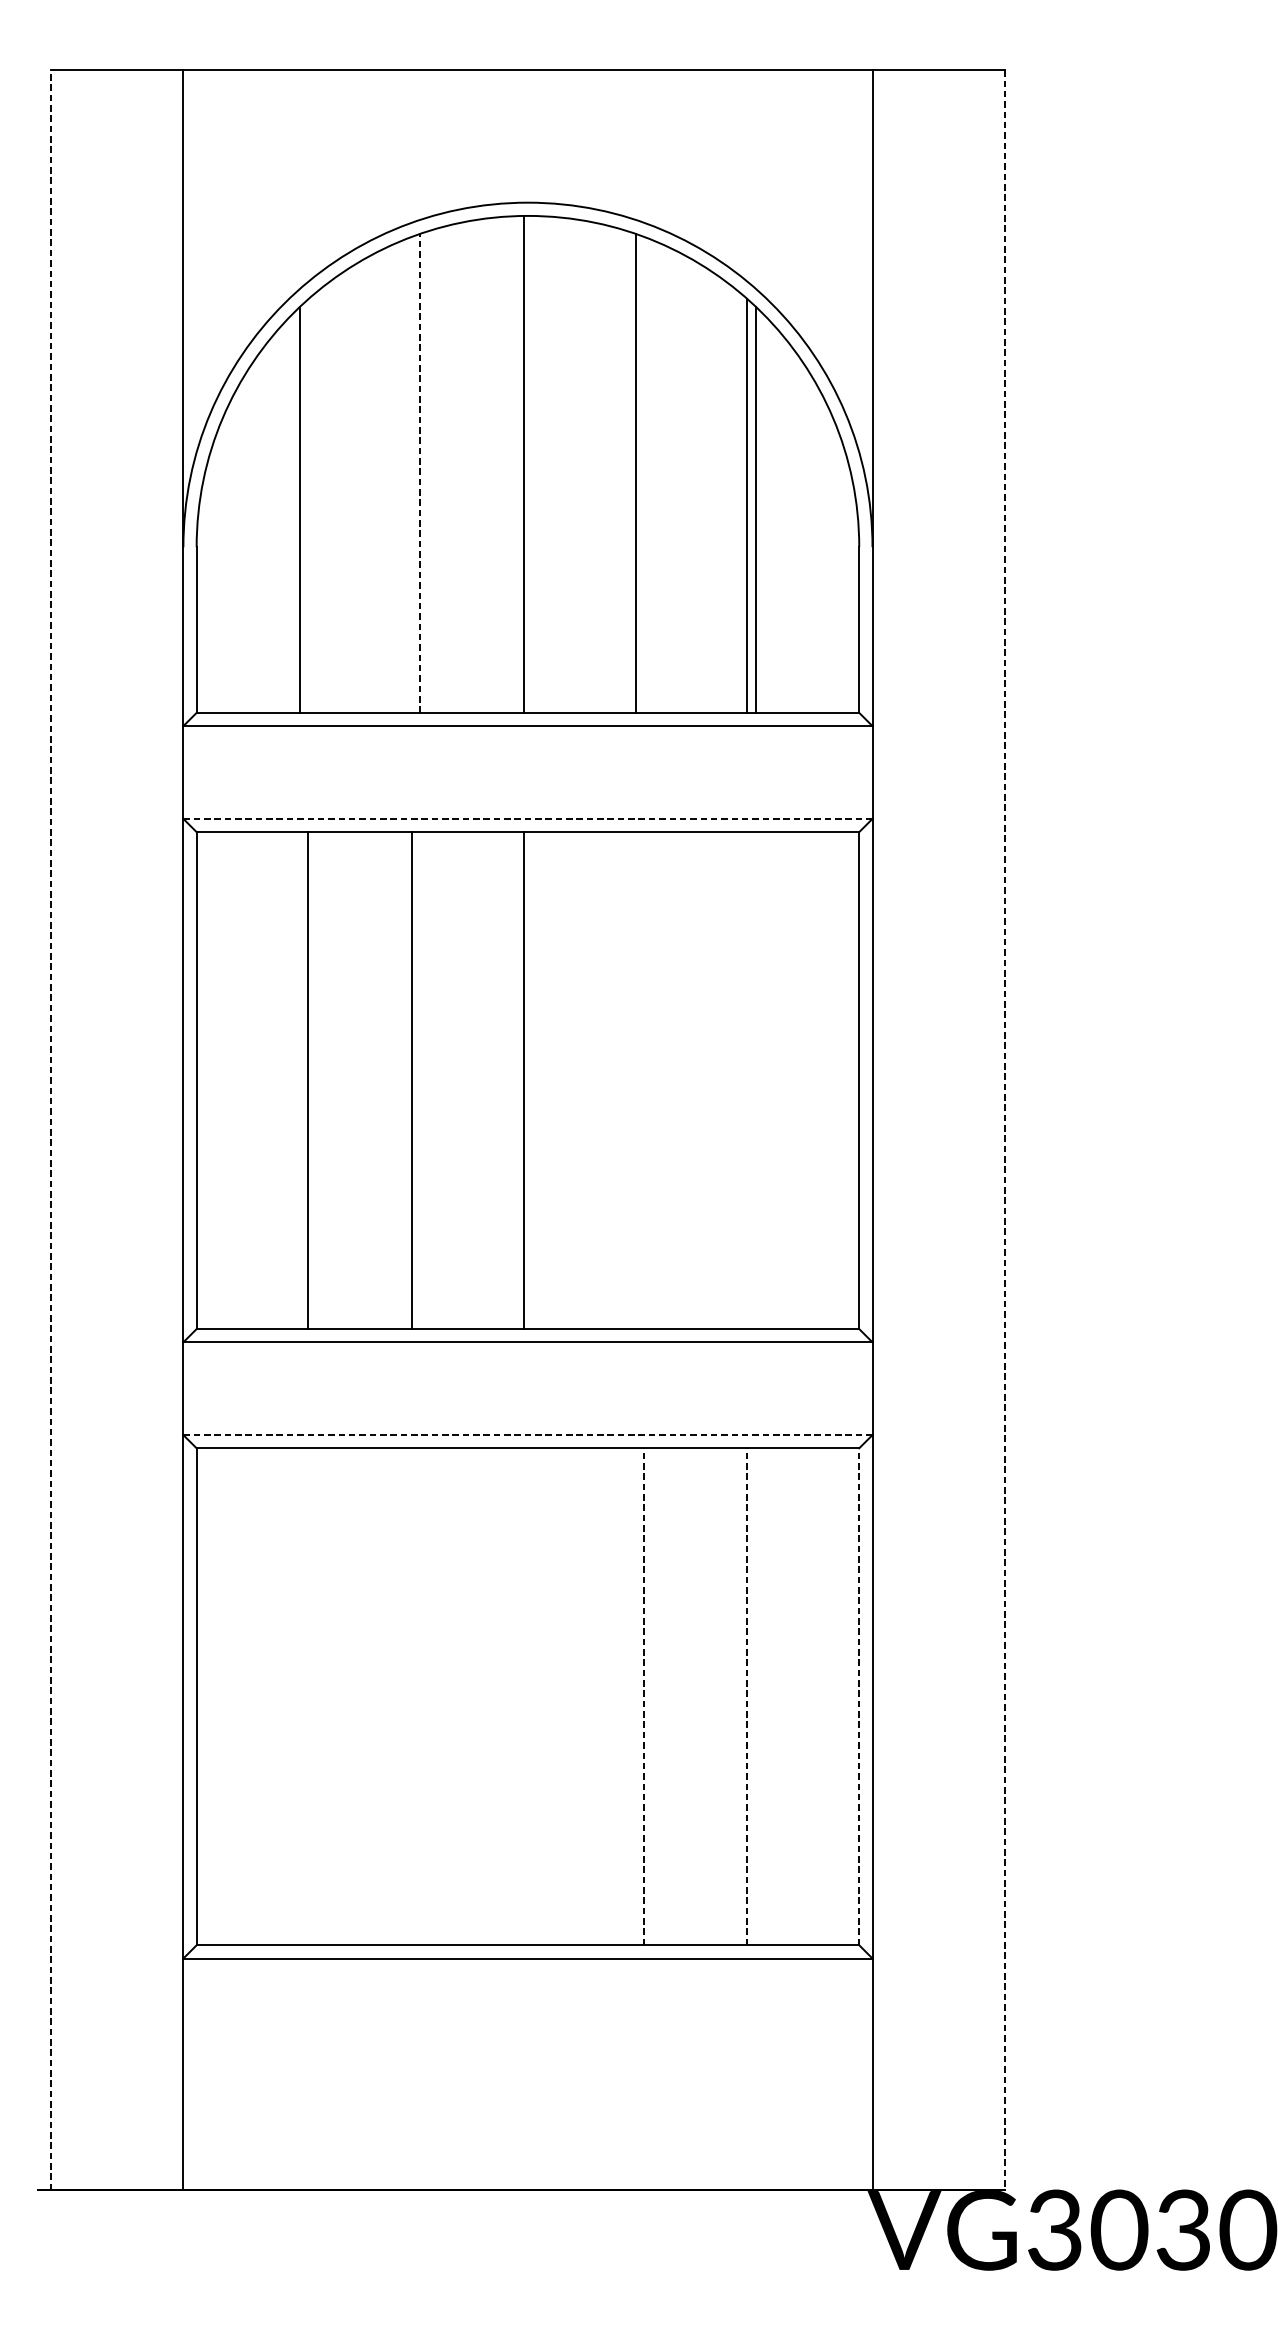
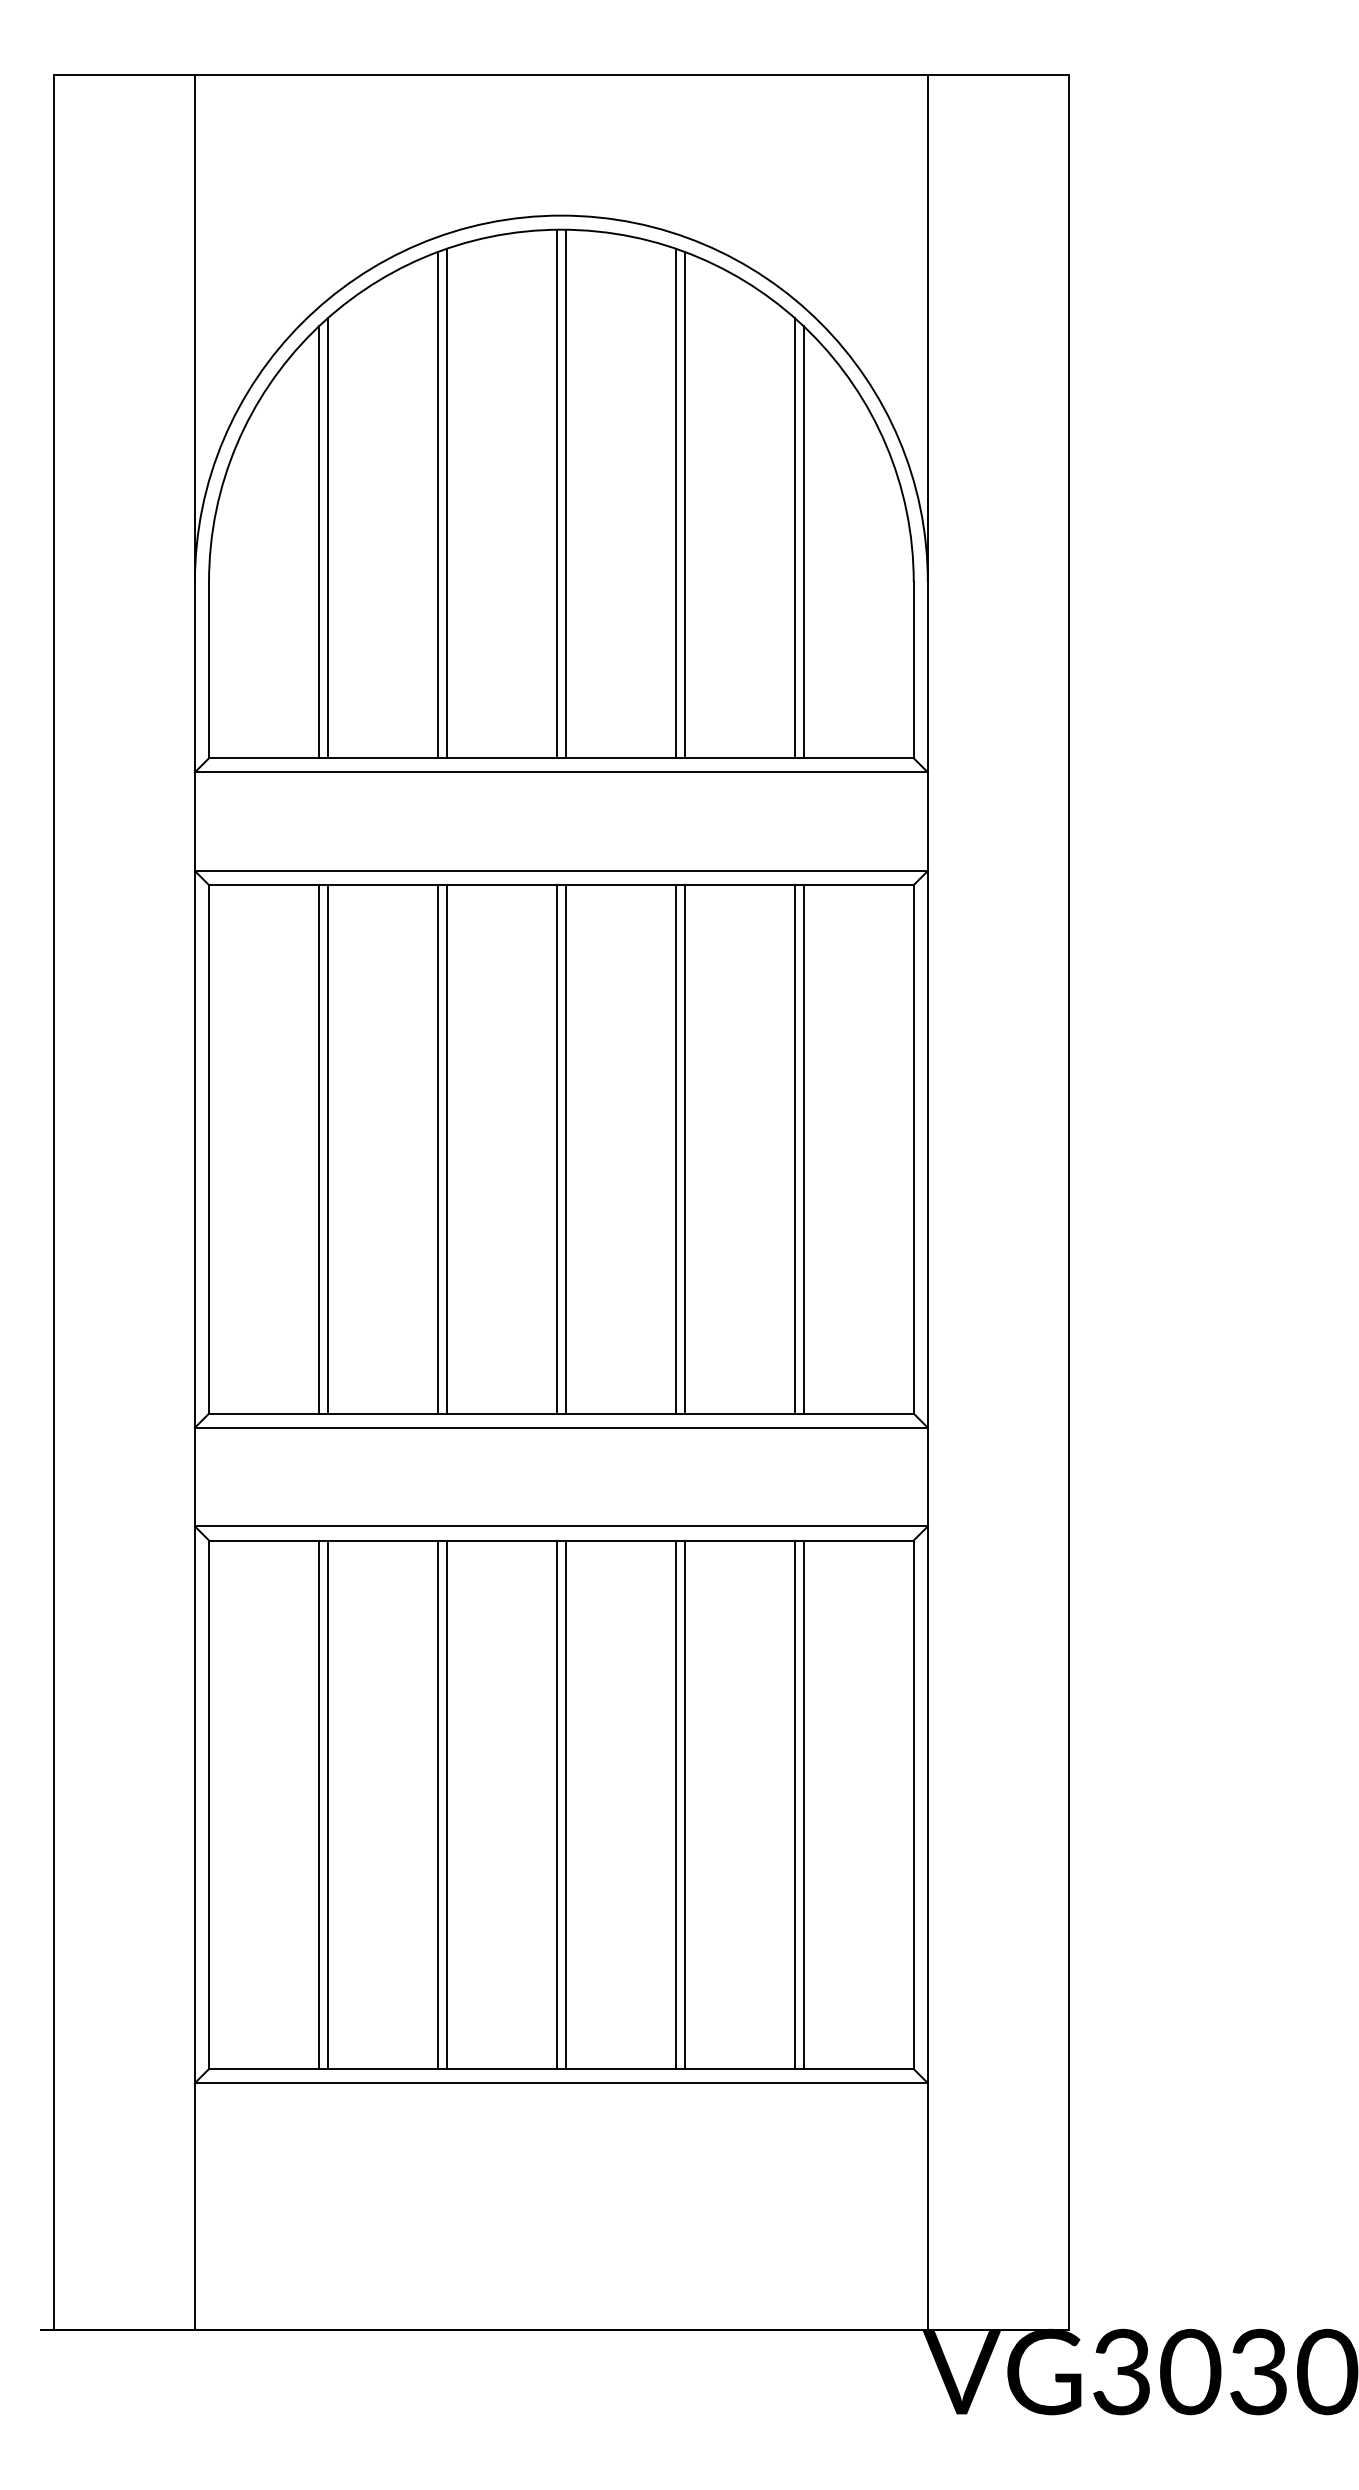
line: (531, 463) -> (565, 493), added
line: (419, 473) -> (446, 503), dashed -> solid
line: (412, 475) -> (438, 505), added
line: (643, 475) -> (684, 505), added
line: (308, 506) -> (327, 538), added
line: (528, 819) -> (561, 871), dashed -> solid
line: (300, 1080) -> (319, 1149), added
line: (419, 1080) -> (446, 1149), added
line: (531, 1080) -> (565, 1149), added
line: (635, 1080) -> (675, 1149), added
line: (643, 1080) -> (684, 1149), added
line: (747, 1080) -> (794, 1149), added
line: (755, 1080) -> (803, 1149), added
line: (50, 1130) -> (53, 1202), dashed -> solid
line: (1004, 1130) -> (1068, 1202), dashed -> solid
line: (528, 1435) -> (561, 1526), dashed -> solid
line: (300, 1696) -> (319, 1804), added
line: (308, 1696) -> (327, 1804), added
line: (412, 1696) -> (438, 1804), added
line: (419, 1696) -> (446, 1804), added
line: (523, 1696) -> (556, 1804), added
line: (531, 1696) -> (565, 1804), added
line: (635, 1696) -> (675, 1804), added
line: (643, 1696) -> (684, 1804), dashed -> solid
line: (747, 1696) -> (794, 1804), dashed -> solid
line: (755, 1696) -> (803, 1804), added
line: (859, 1696) -> (913, 1804), dashed -> solid

